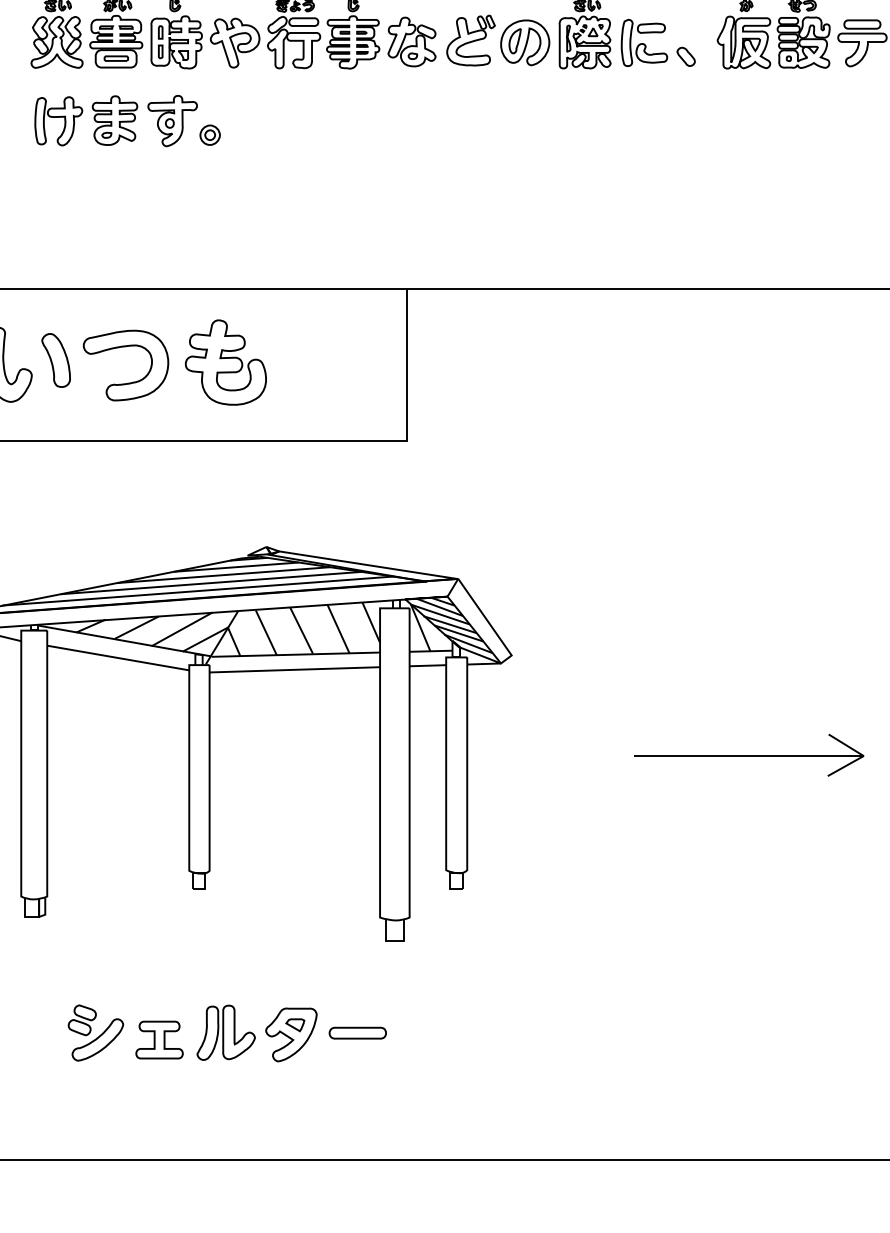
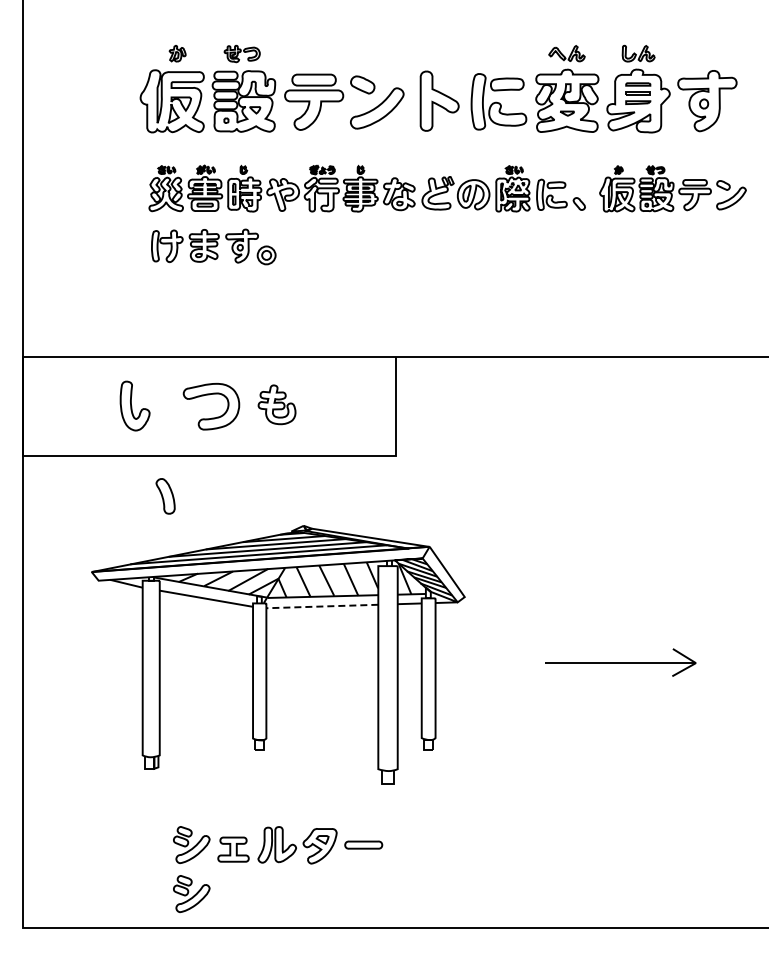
part: (209, 135) -> (266, 255), size x1.4
part: (55, 360) -> (165, 496), moved
part: (225, 362) -> (276, 404), size x0.7
line: (295, 669) -> (322, 606), solid -> dashed
part: (95, 1106) -> (191, 893), added

